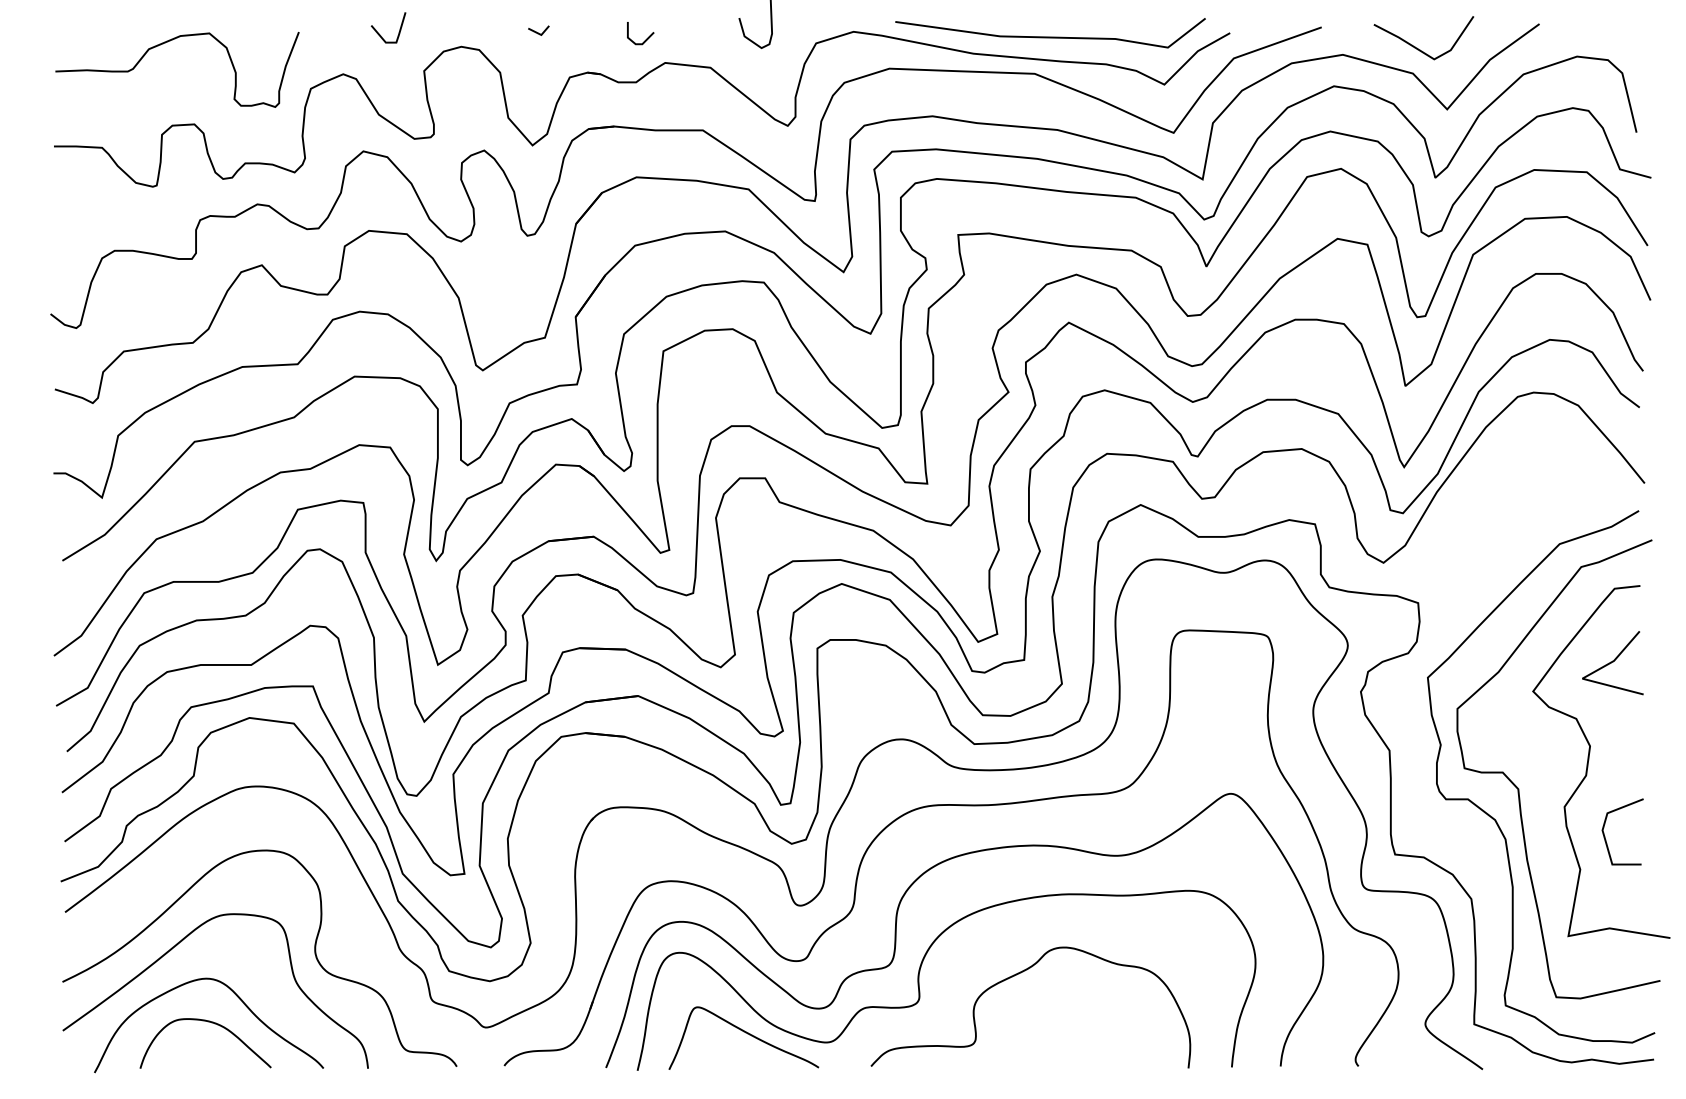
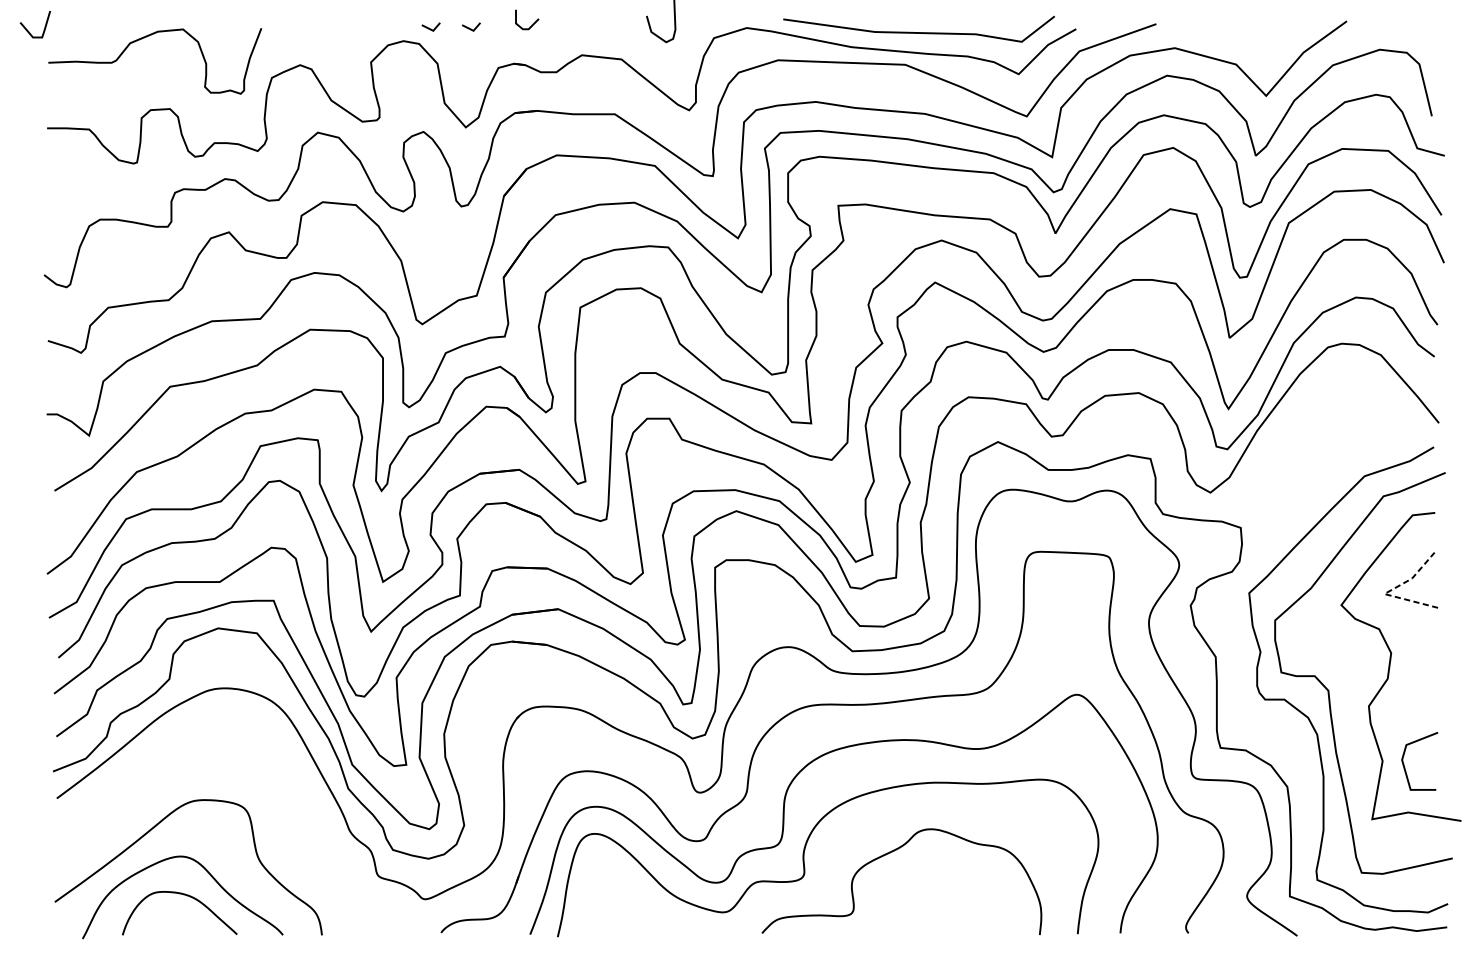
line: (492, 32) -> (430, 28), added
line: (380, 34) -> (28, 30), moved
line: (646, 38) -> (532, 24), moved
line: (1417, 47) -> (1240, 41), removed
line: (1588, 675) -> (1389, 591), solid -> dashed
line: (1605, 836) -> (1404, 765), moved
curve: (314, 954) -> (275, 835), removed
curve: (745, 1033) -> (652, 904), removed

